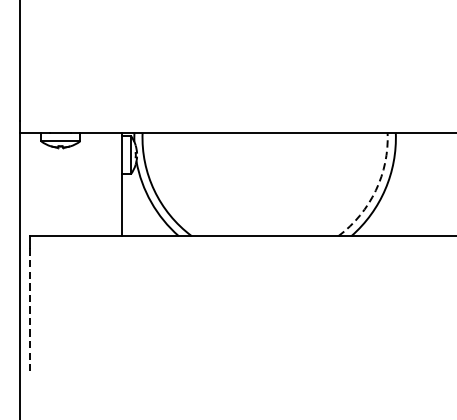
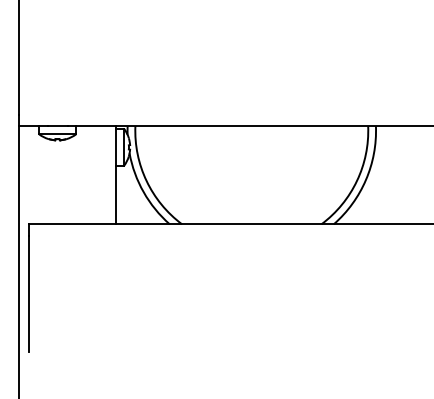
arc: (375, 189) -> (356, 180), dashed -> solid
line: (30, 310) -> (28, 294), dashed -> solid

